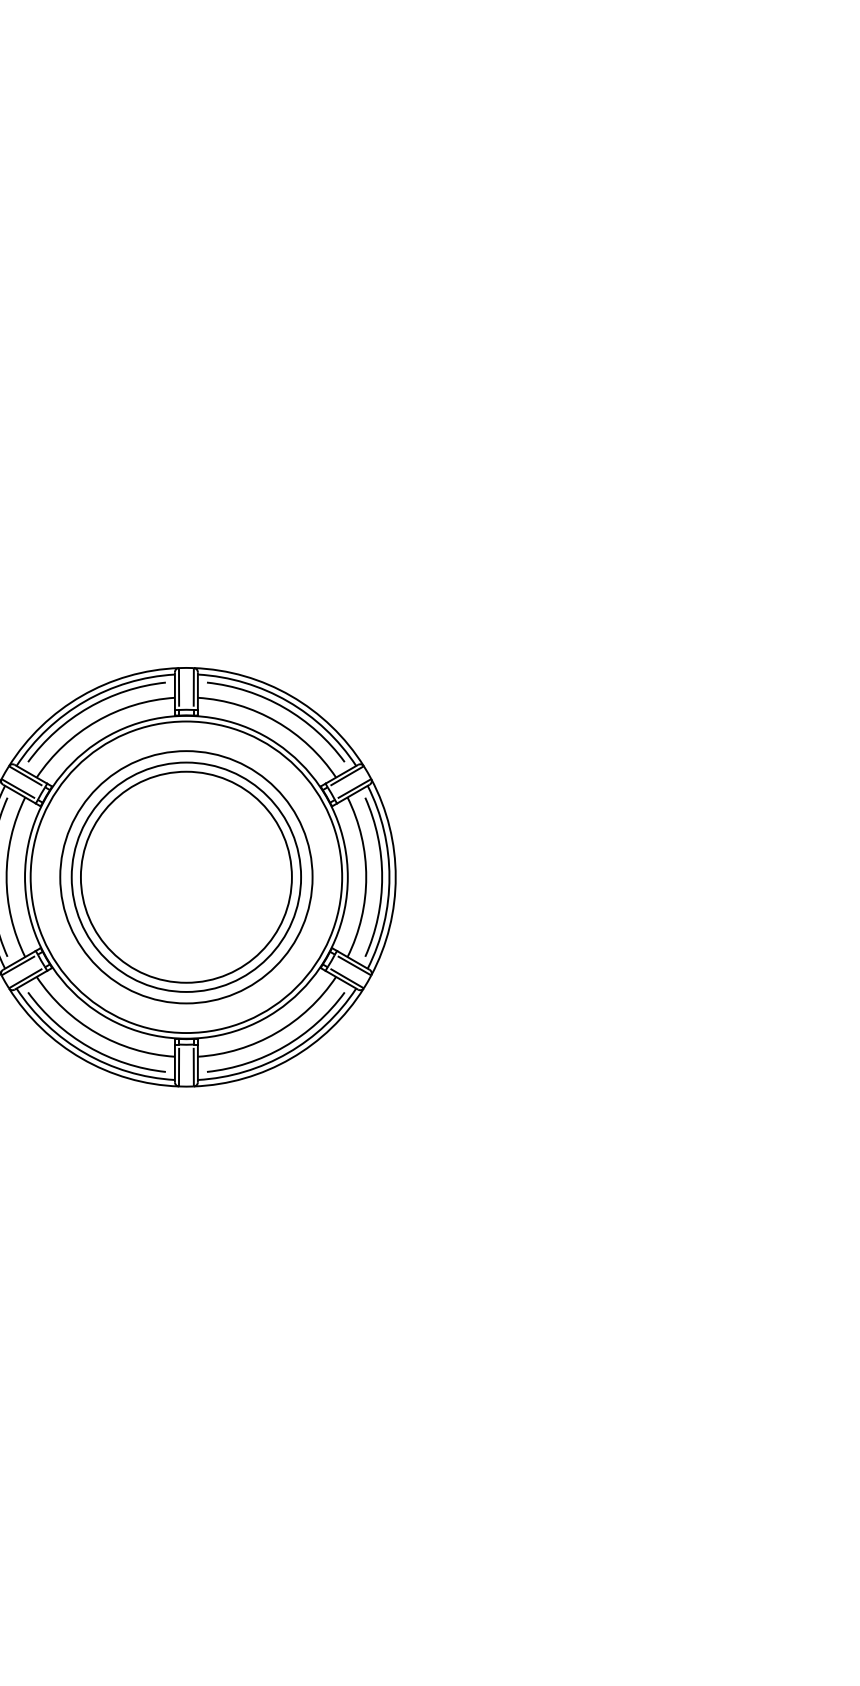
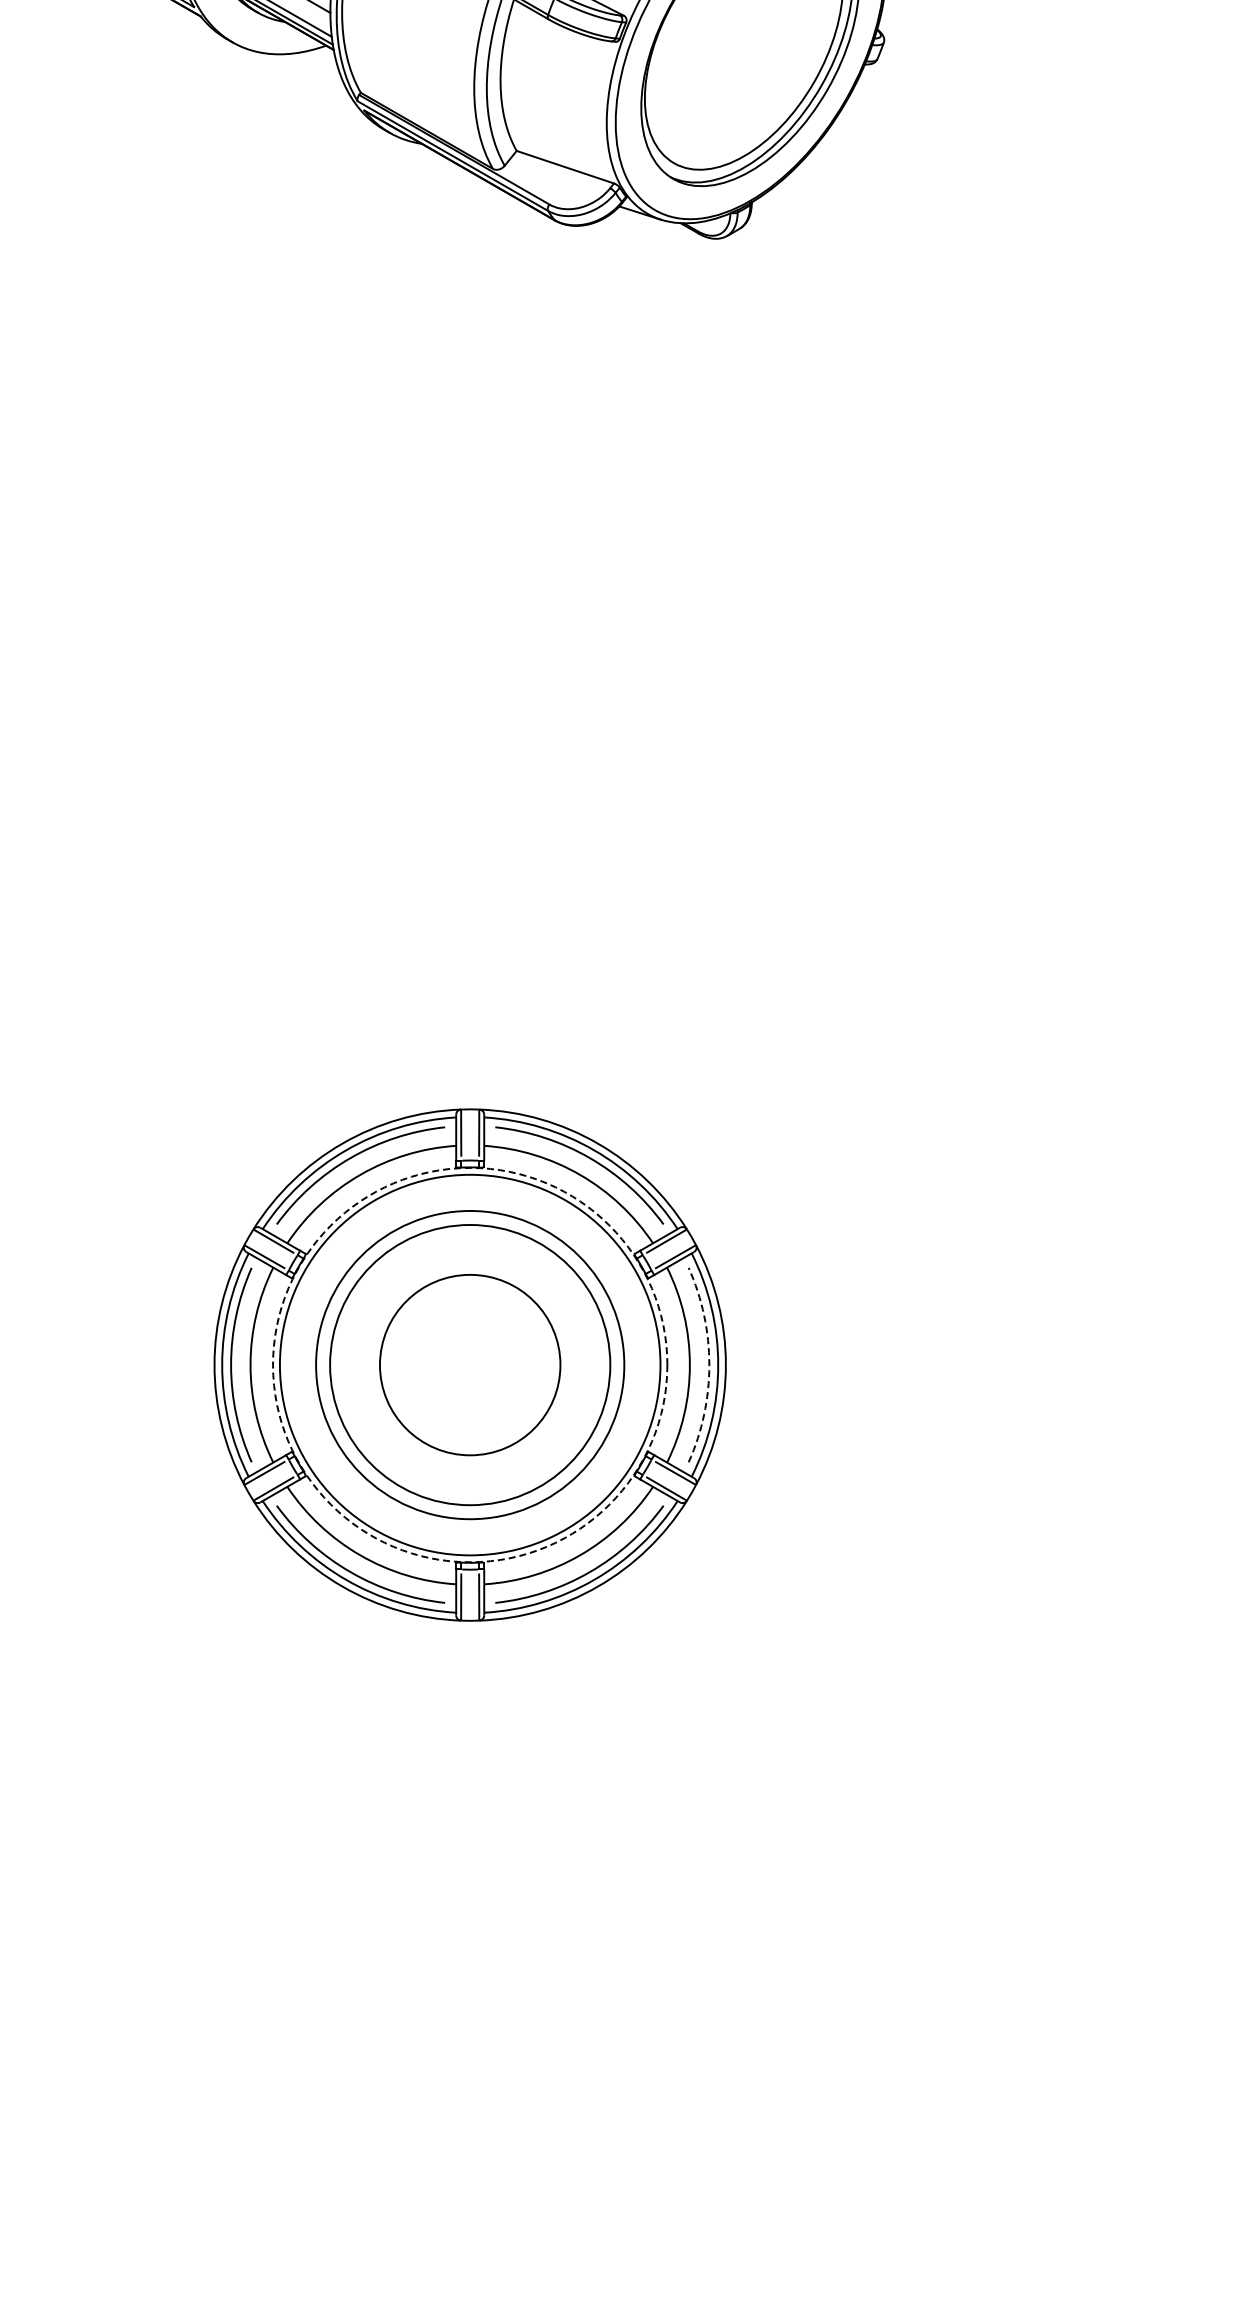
circle: (186, 876) -> (470, 1364), solid -> dashed
circle: (186, 877) -> (470, 1365), size x0.7
arc: (382, 877) -> (709, 1365), solid -> dashed

